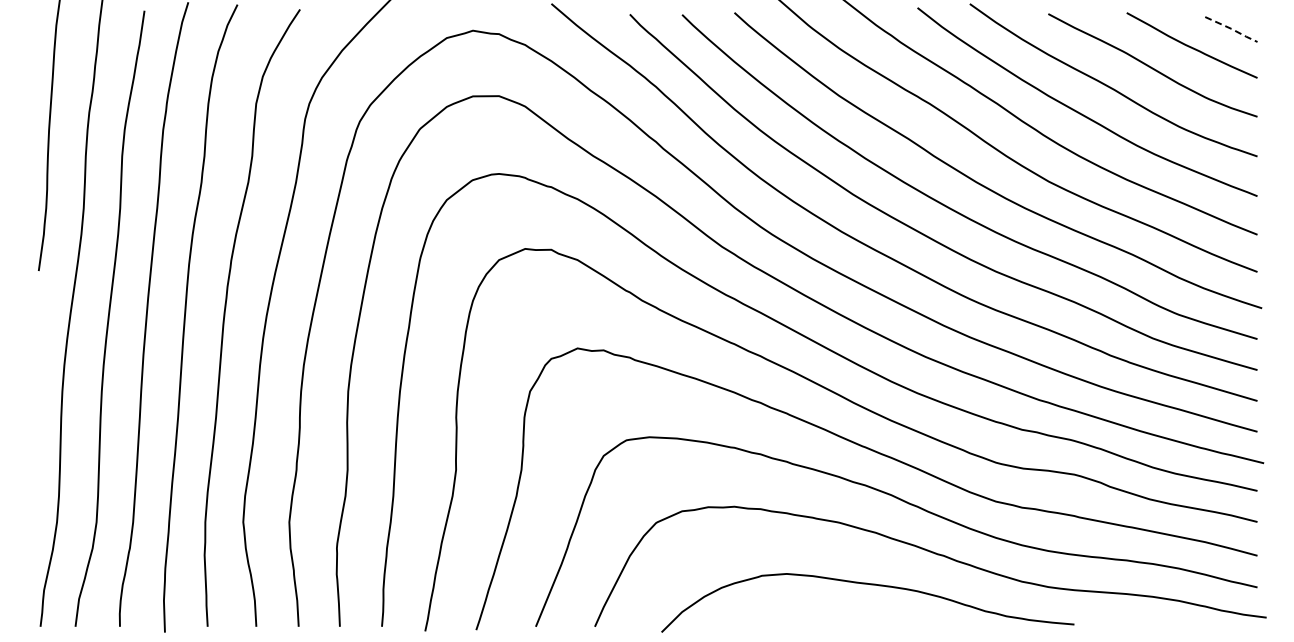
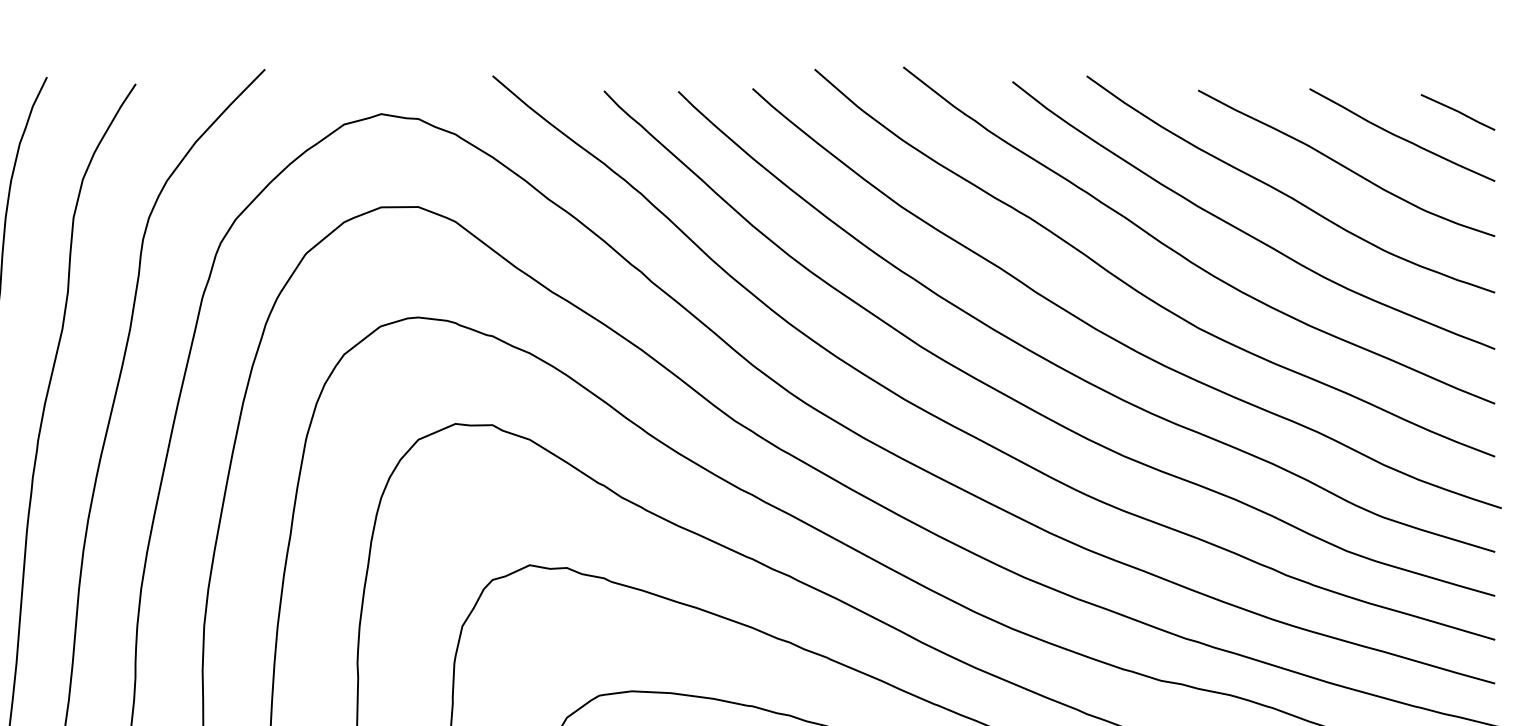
line: (1232, 29) -> (1459, 112), dashed -> solid

